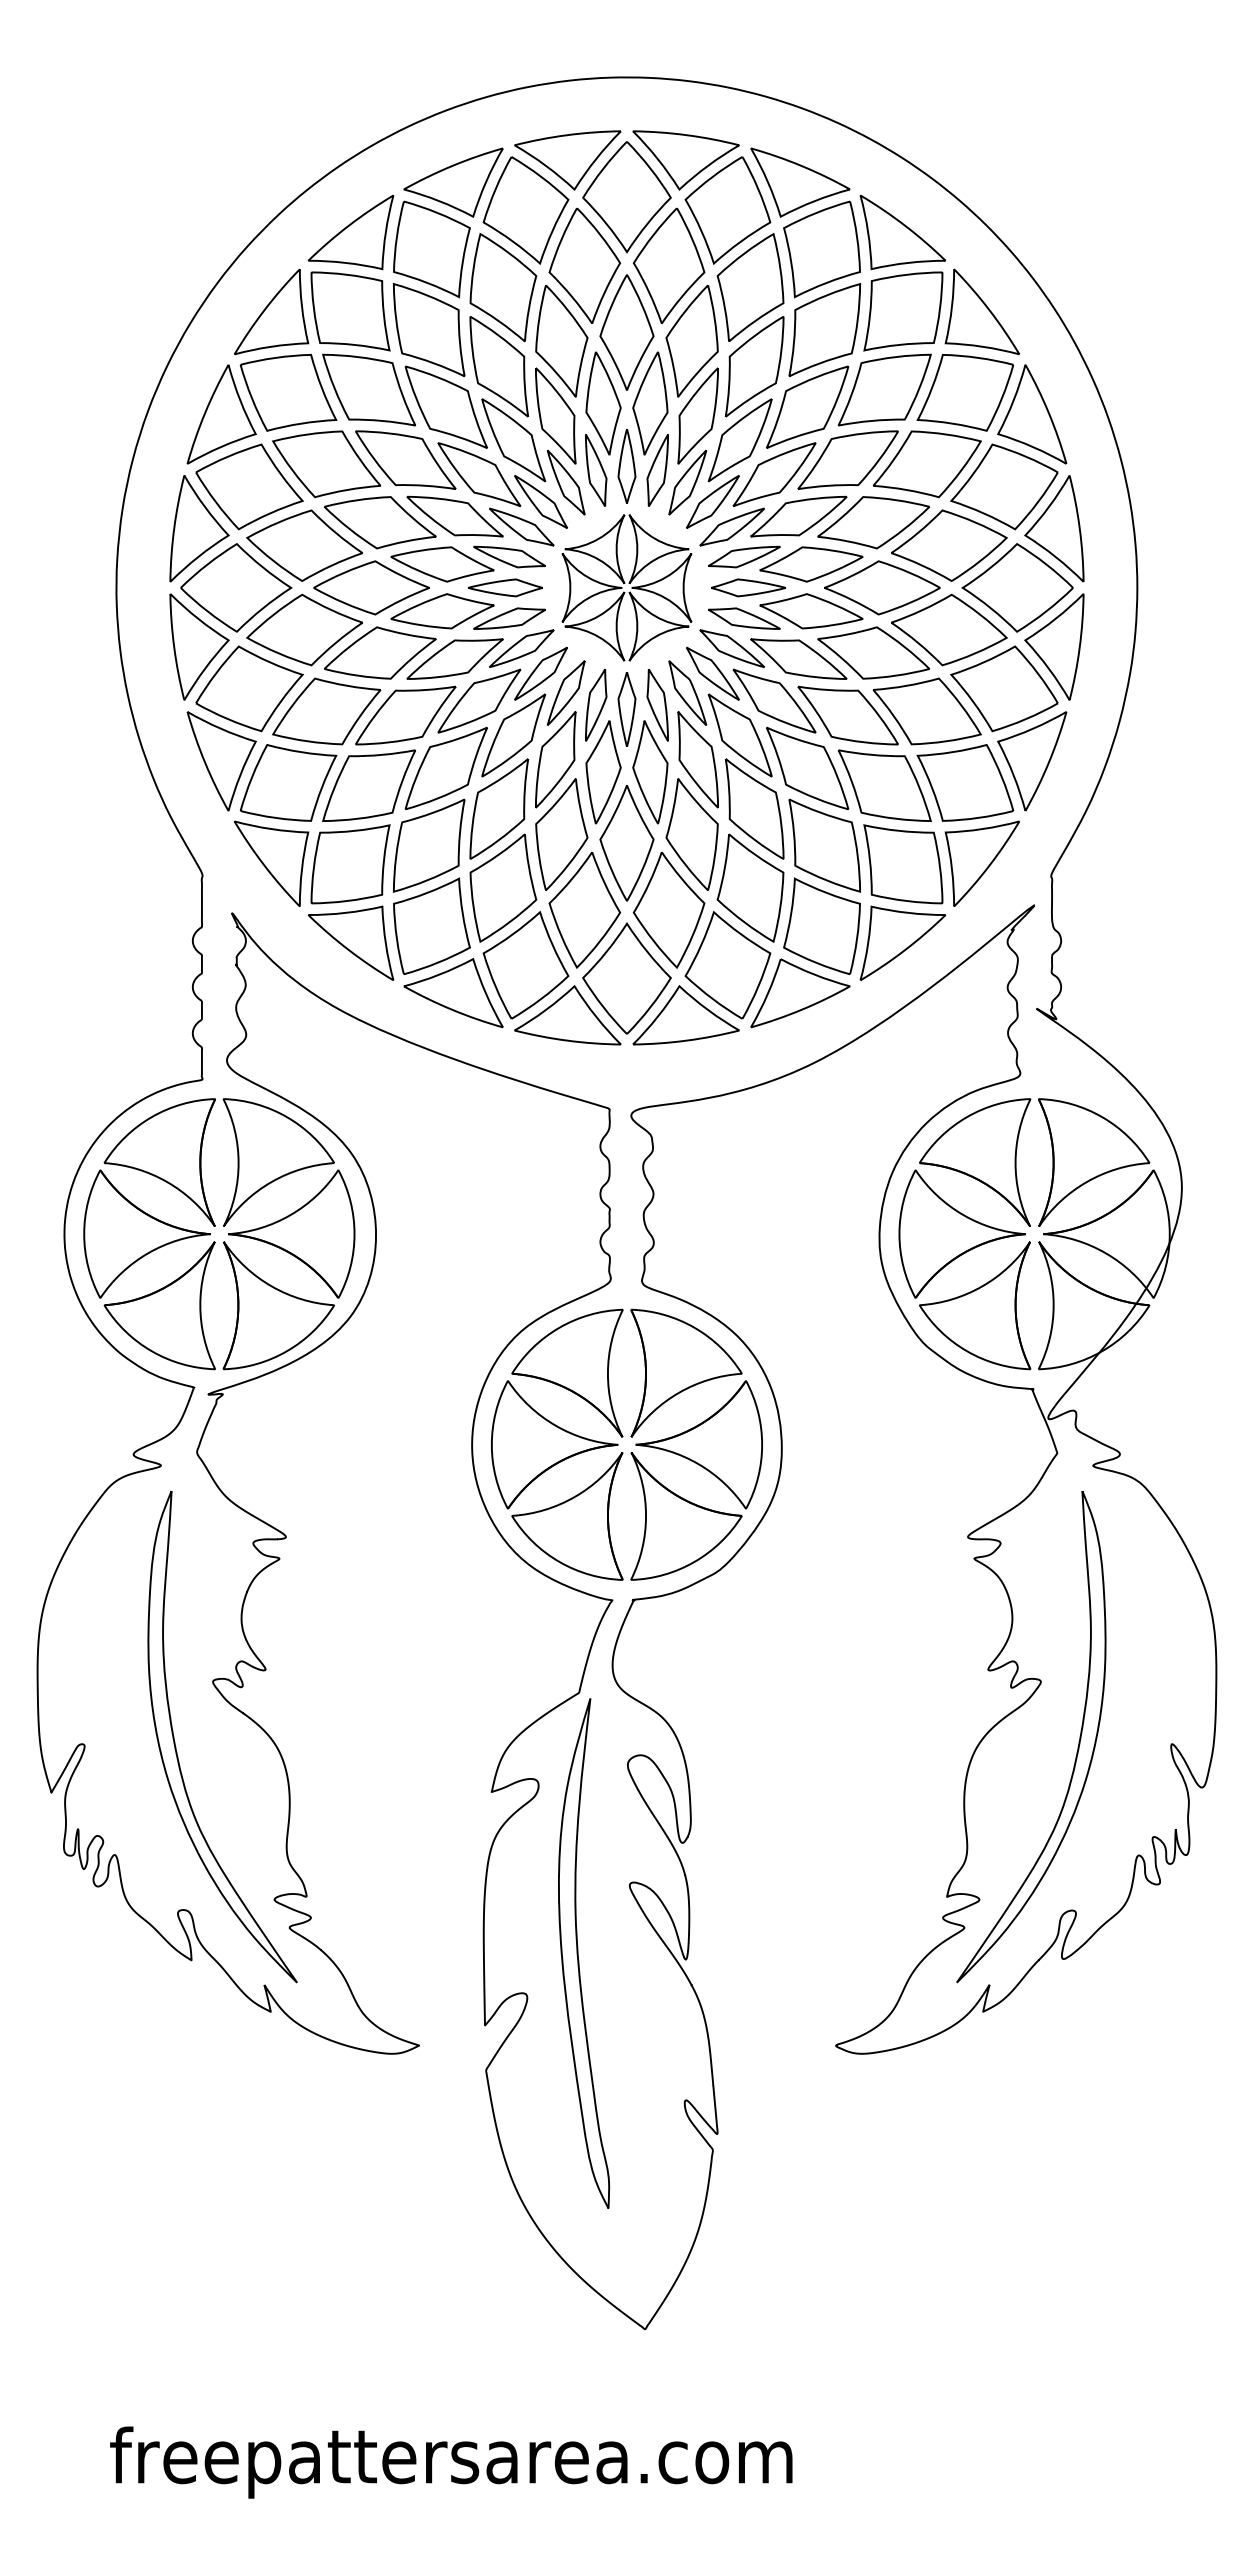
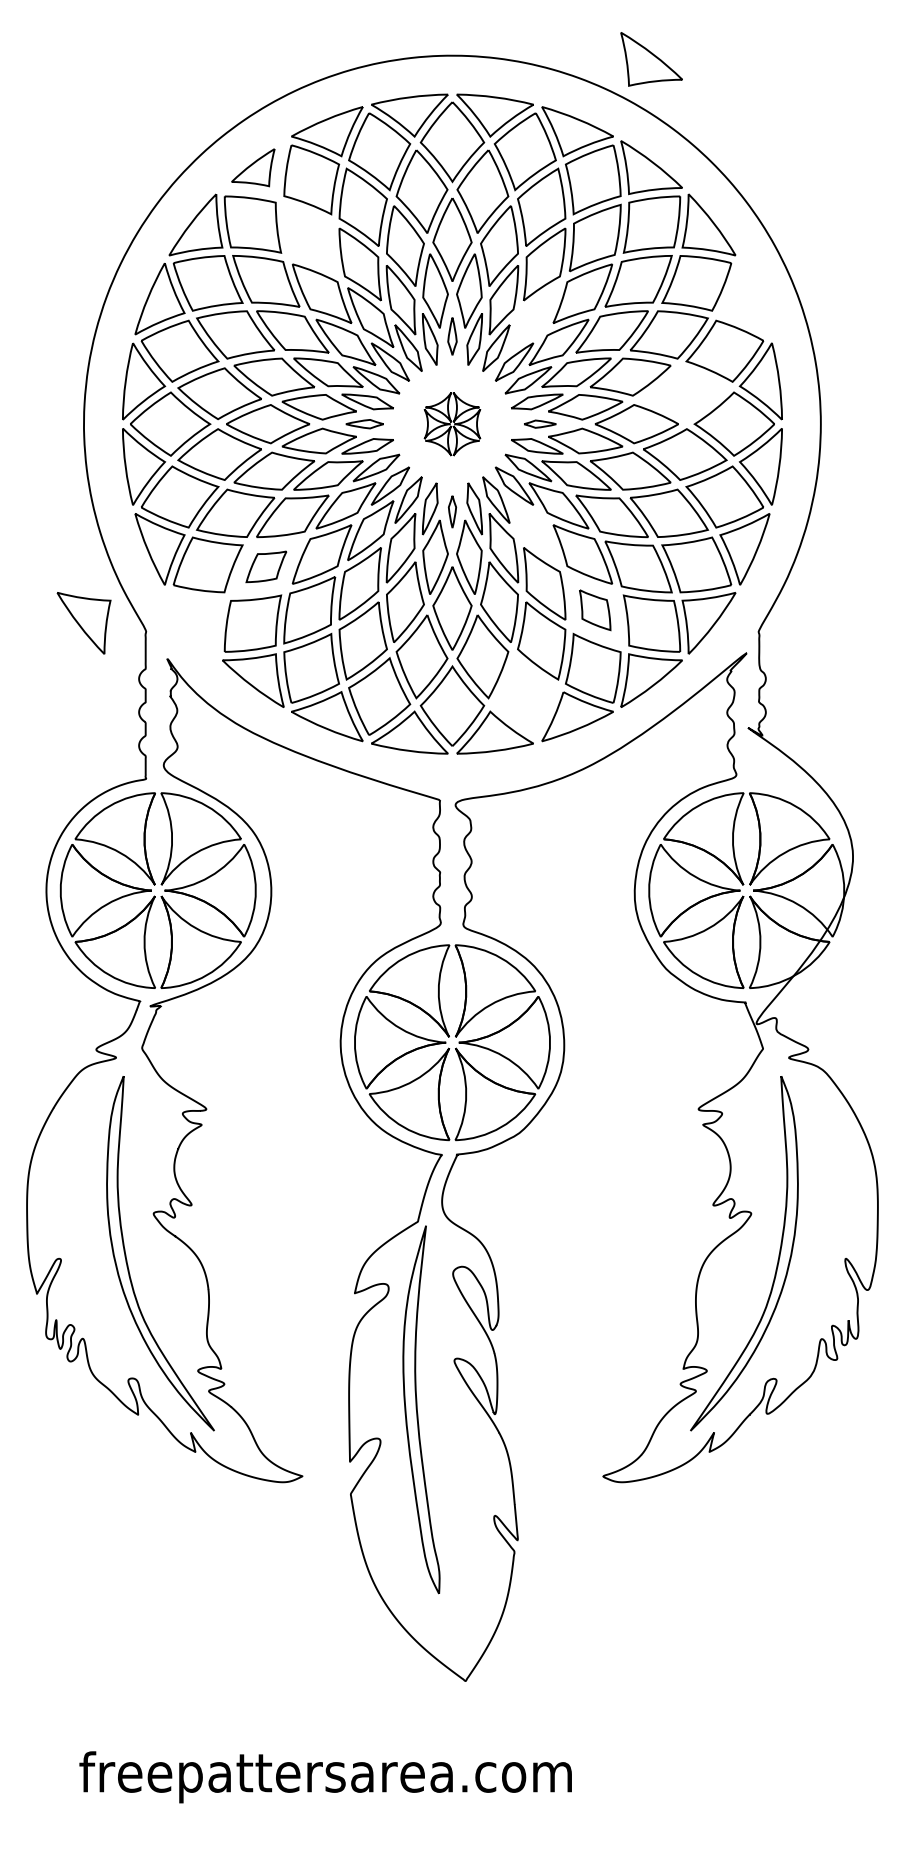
part: (902, 82) -> (651, 59), added
part: (350, 232) -> (252, 167), size x0.7
part: (429, 329) -> (309, 237), removed
part: (1032, 414) -> (745, 299), removed
part: (739, 440) -> (533, 317), removed
part: (626, 466) -> (452, 336), size x0.7
part: (949, 545) -> (685, 393), removed
part: (505, 587) -> (364, 423), size x0.7
part: (626, 587) -> (452, 423), size x0.6
part: (748, 587) -> (540, 423), size x0.6
part: (626, 709) -> (452, 511), size x0.6
part: (739, 735) -> (533, 530), removed
part: (369, 785) -> (266, 566), size x0.6
part: (824, 845) -> (595, 610), size x0.6
part: (271, 863) -> (84, 623), moved
curve: (699, 951) -> (504, 686), removed

